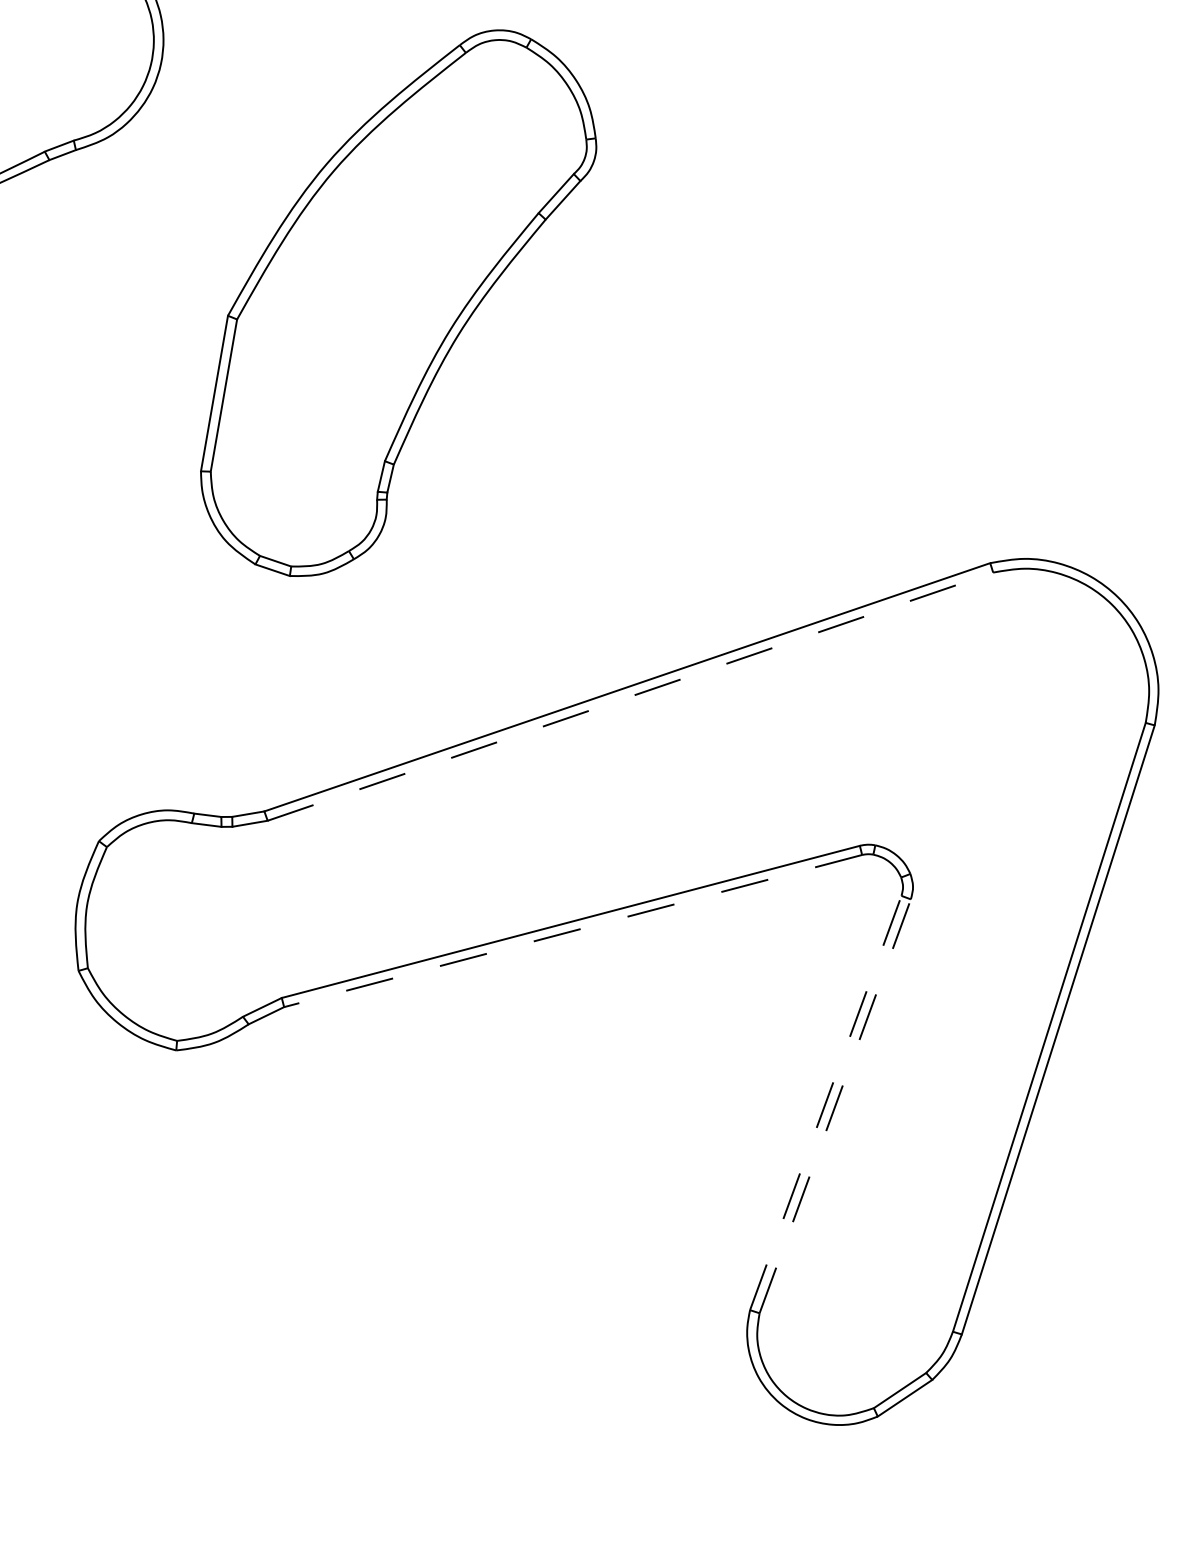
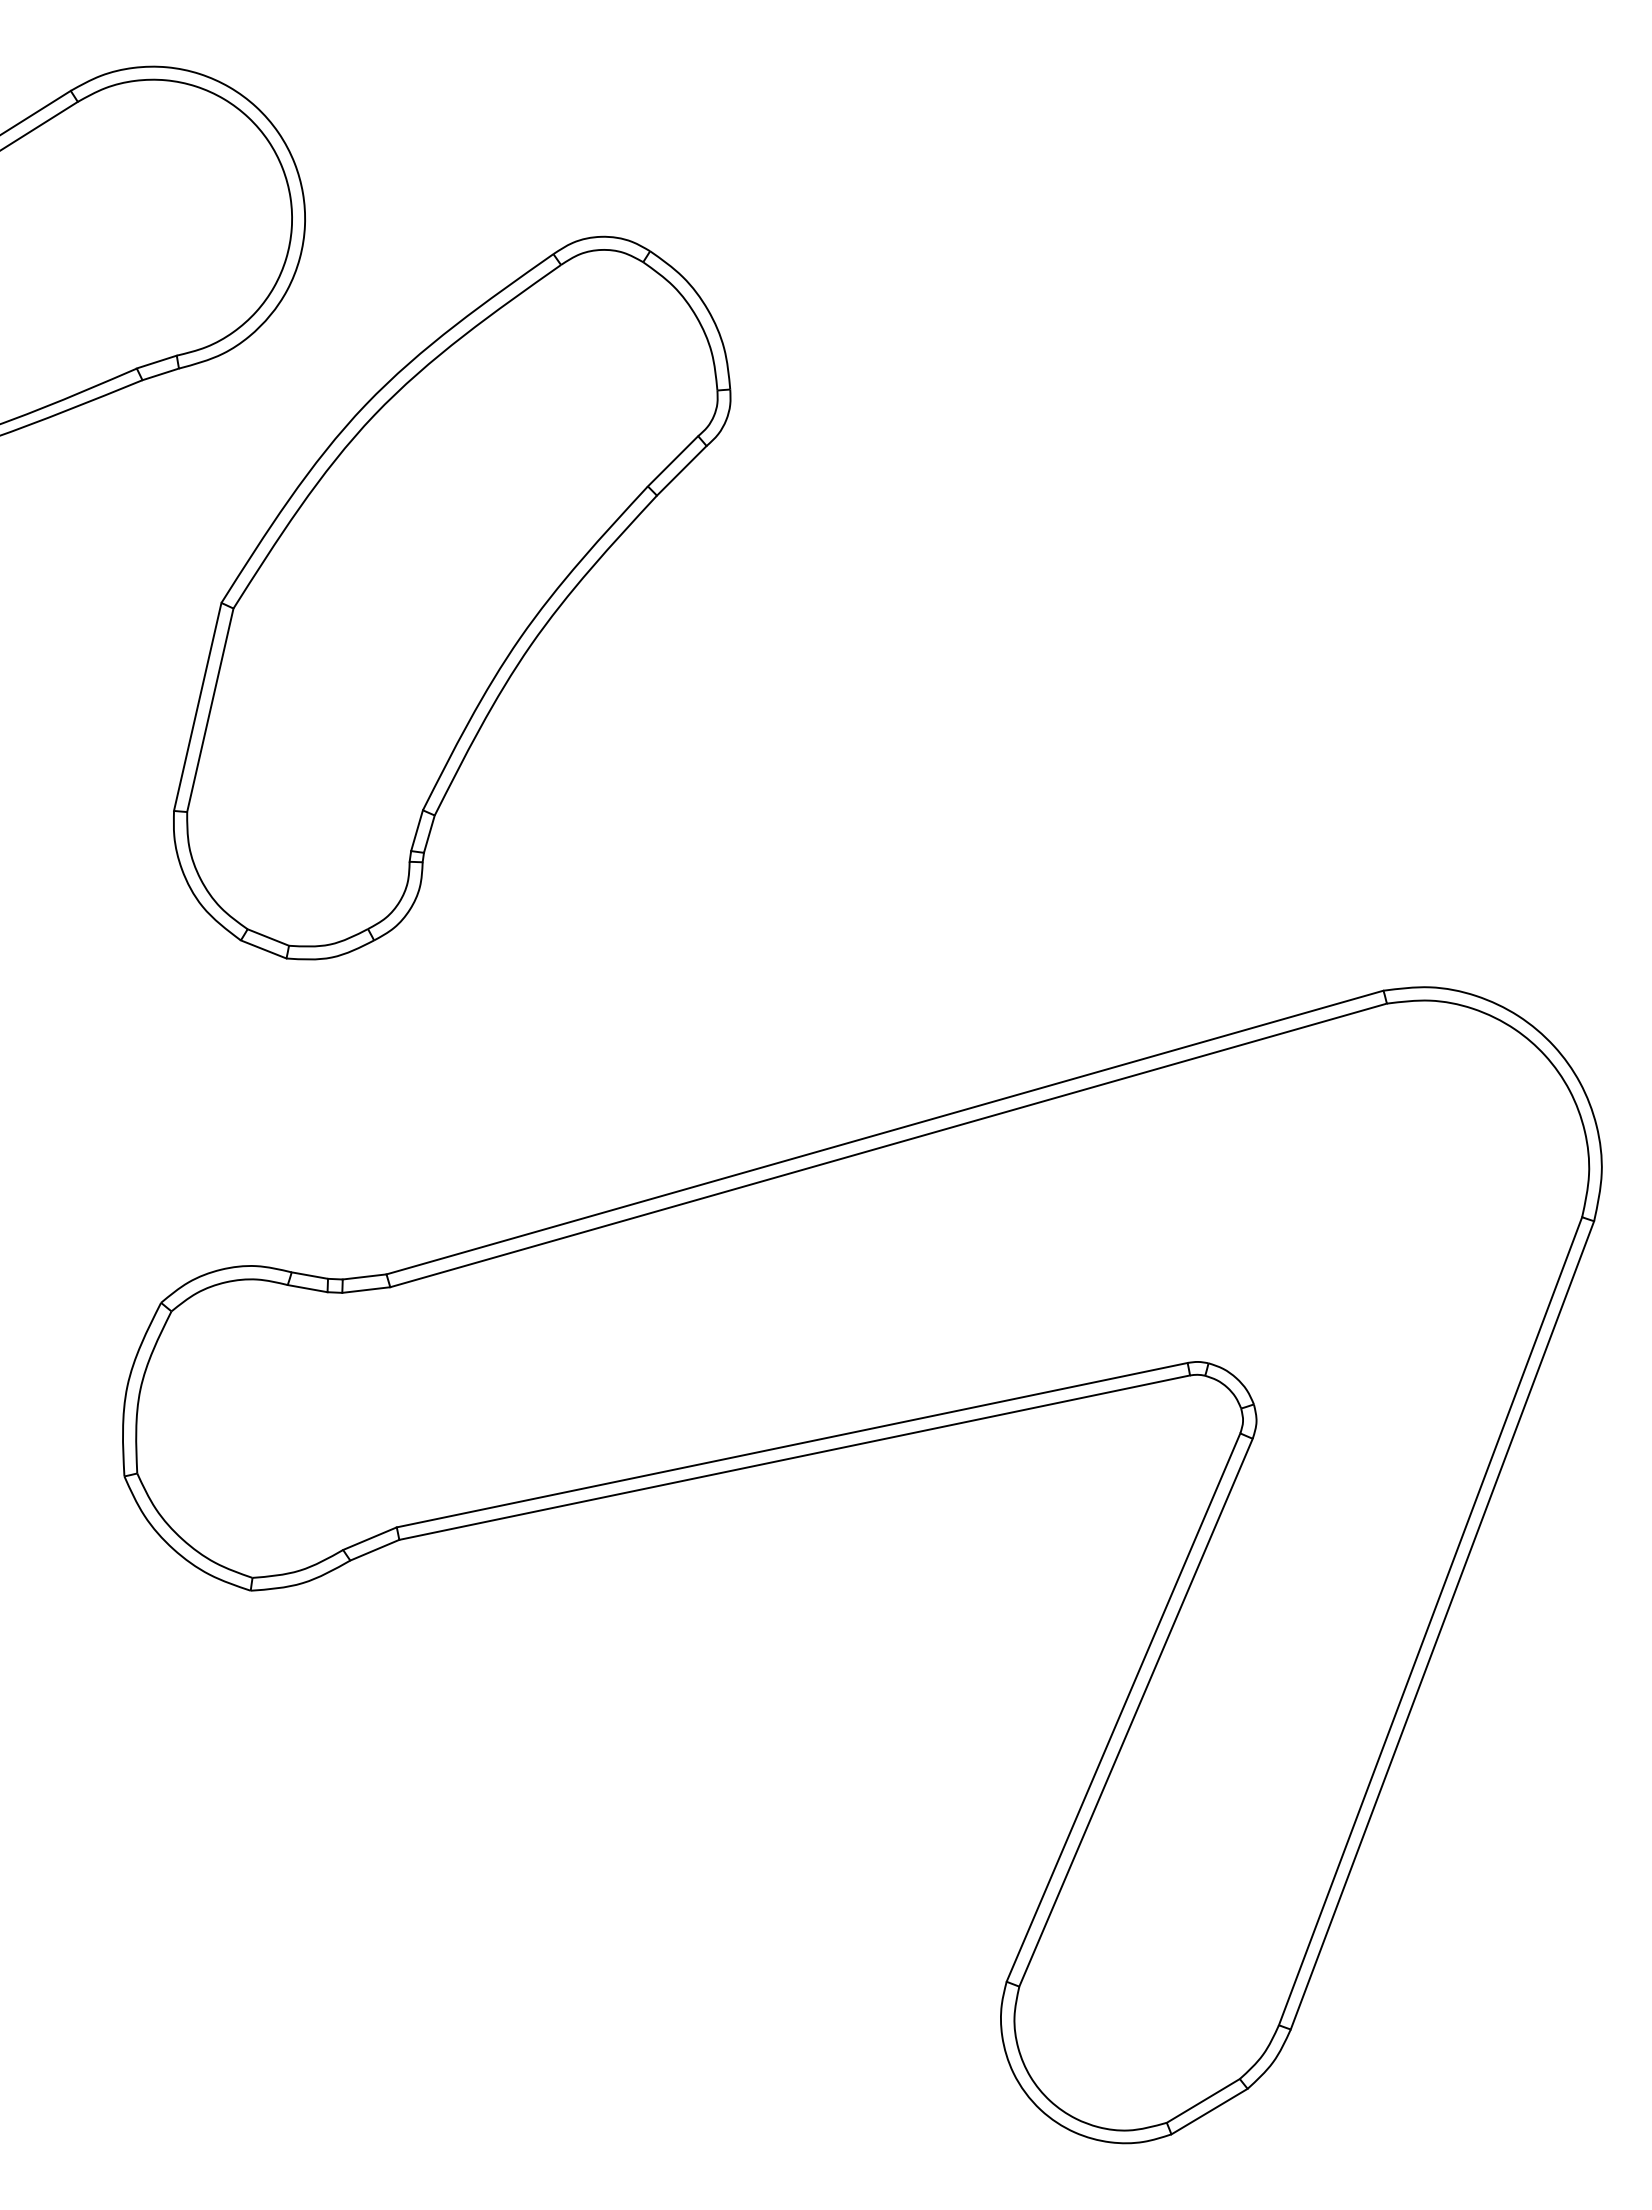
part: (398, 302) -> (452, 597), moved
line: (631, 696) -> (889, 1145), dashed -> solid
line: (572, 930) -> (794, 1457), dashed -> solid
line: (825, 1102) -> (1123, 1707), dashed -> solid
line: (835, 1106) -> (1136, 1712), dashed -> solid

